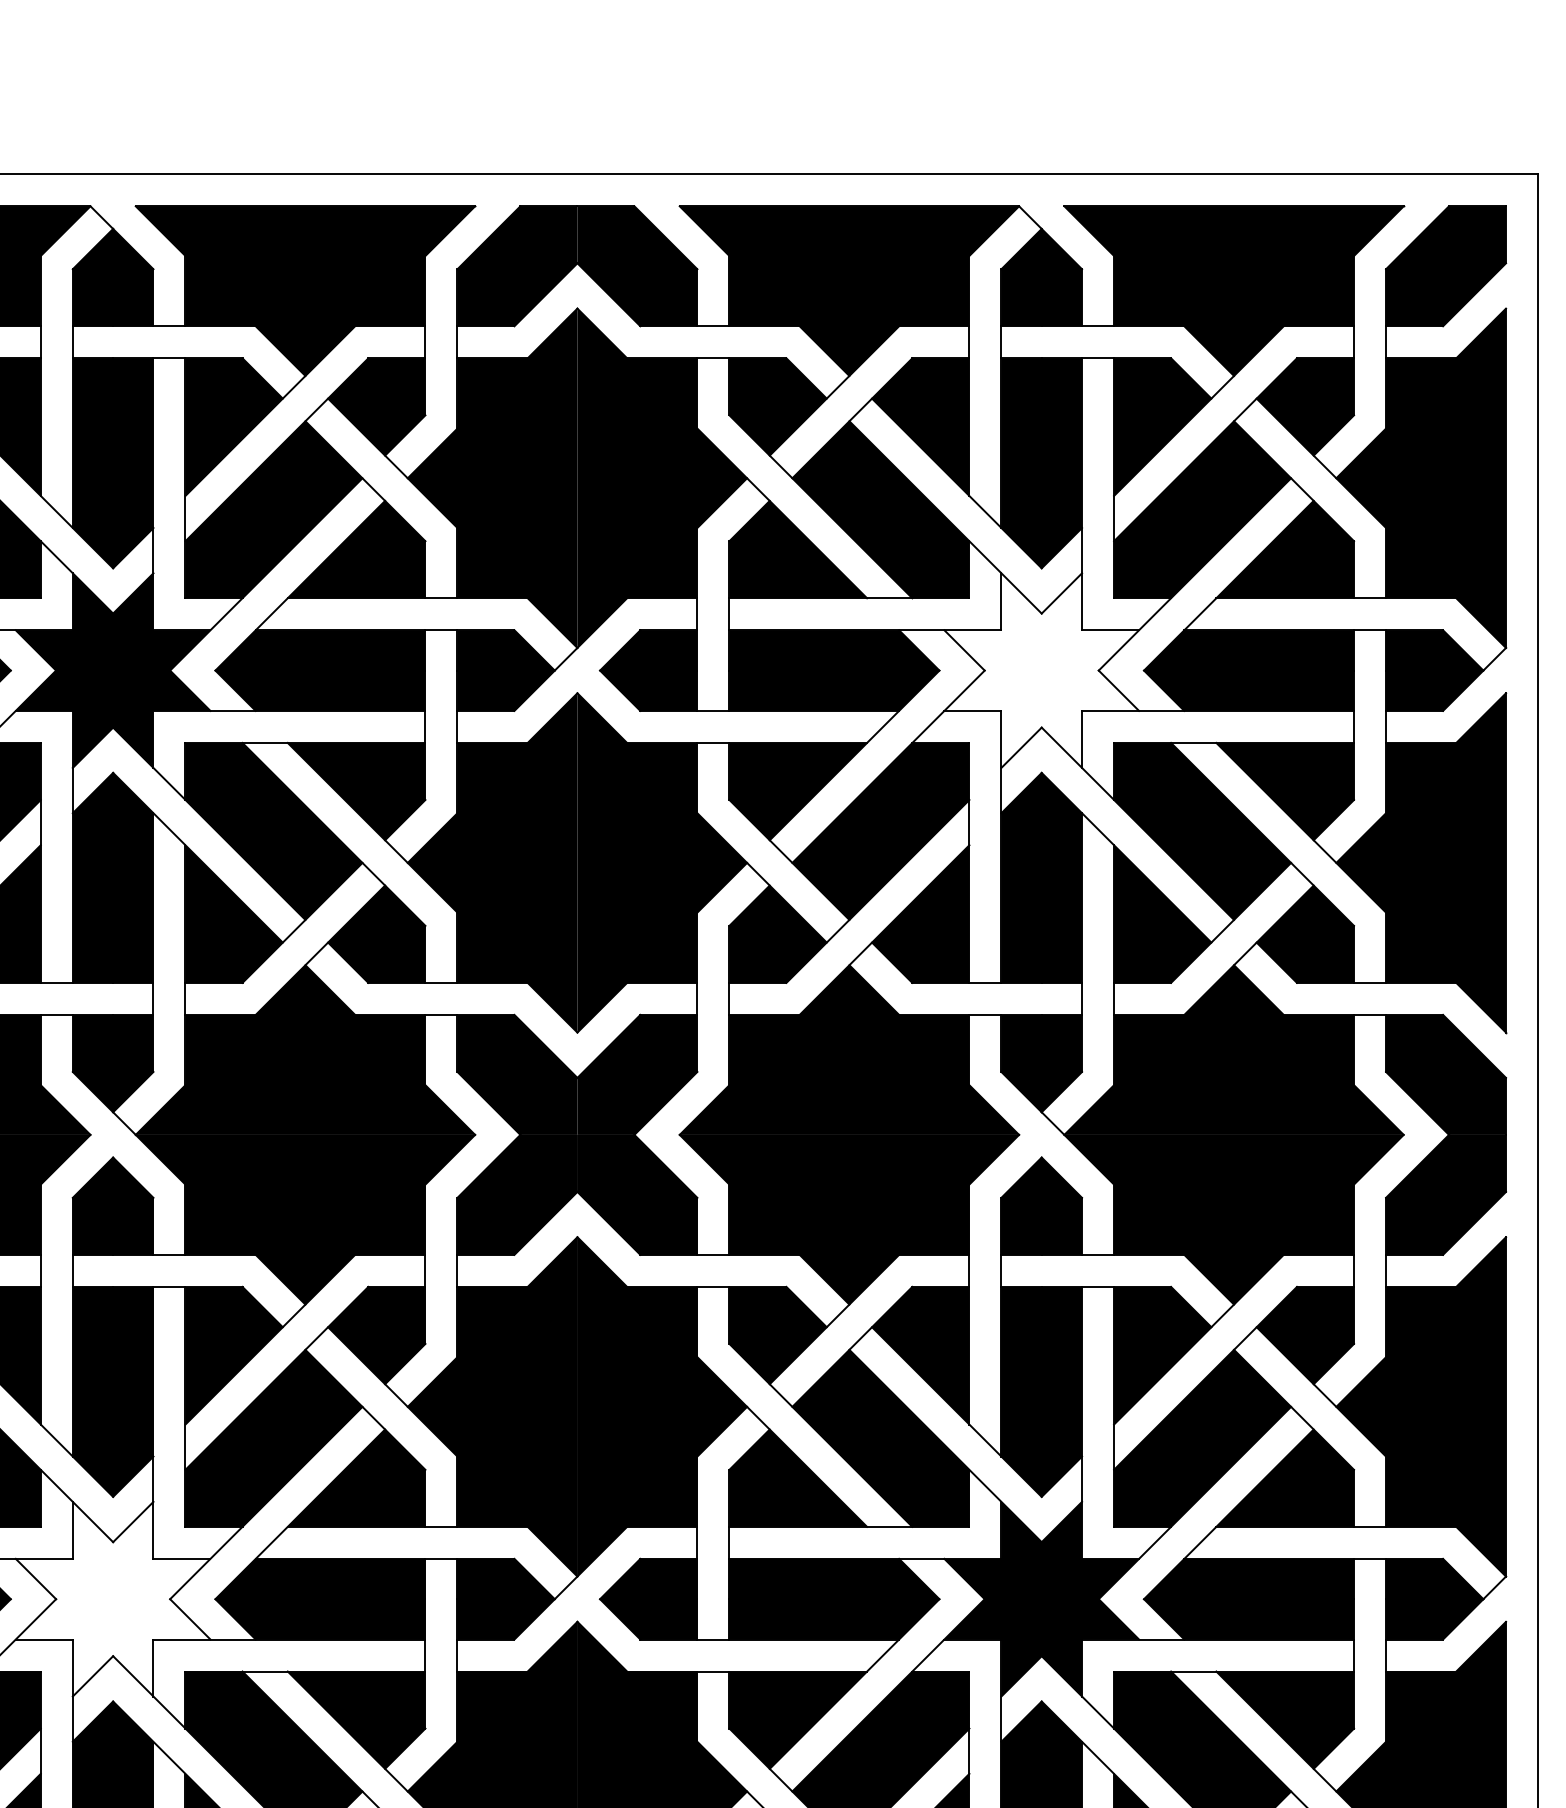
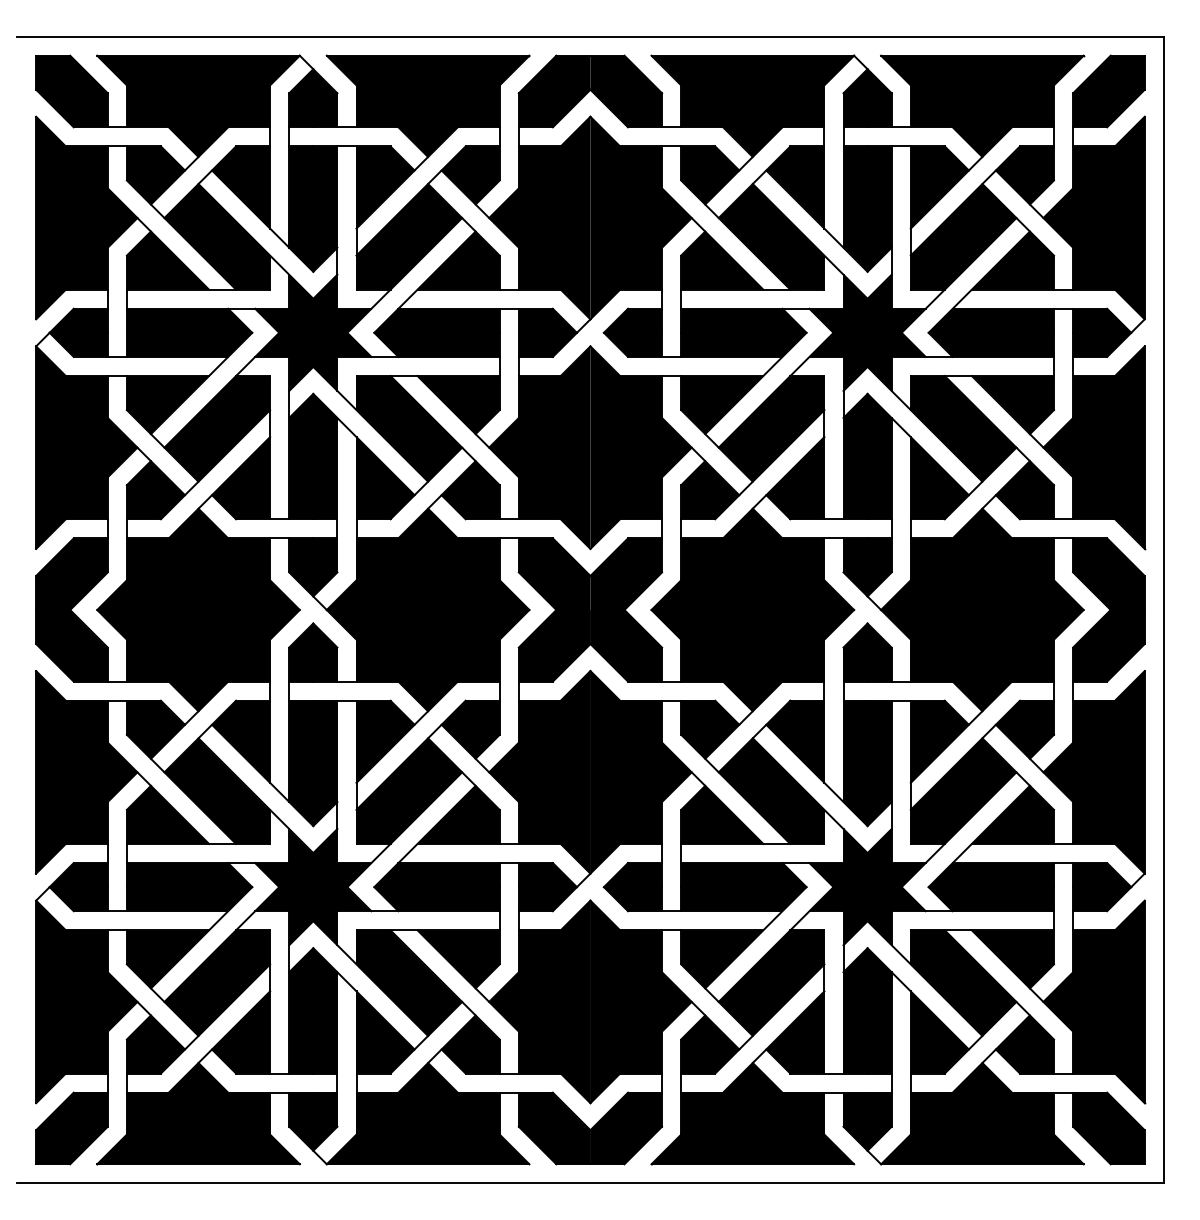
fill: (1041, 670) -> (867, 332), added
fill: (113, 1599) -> (313, 887), added

